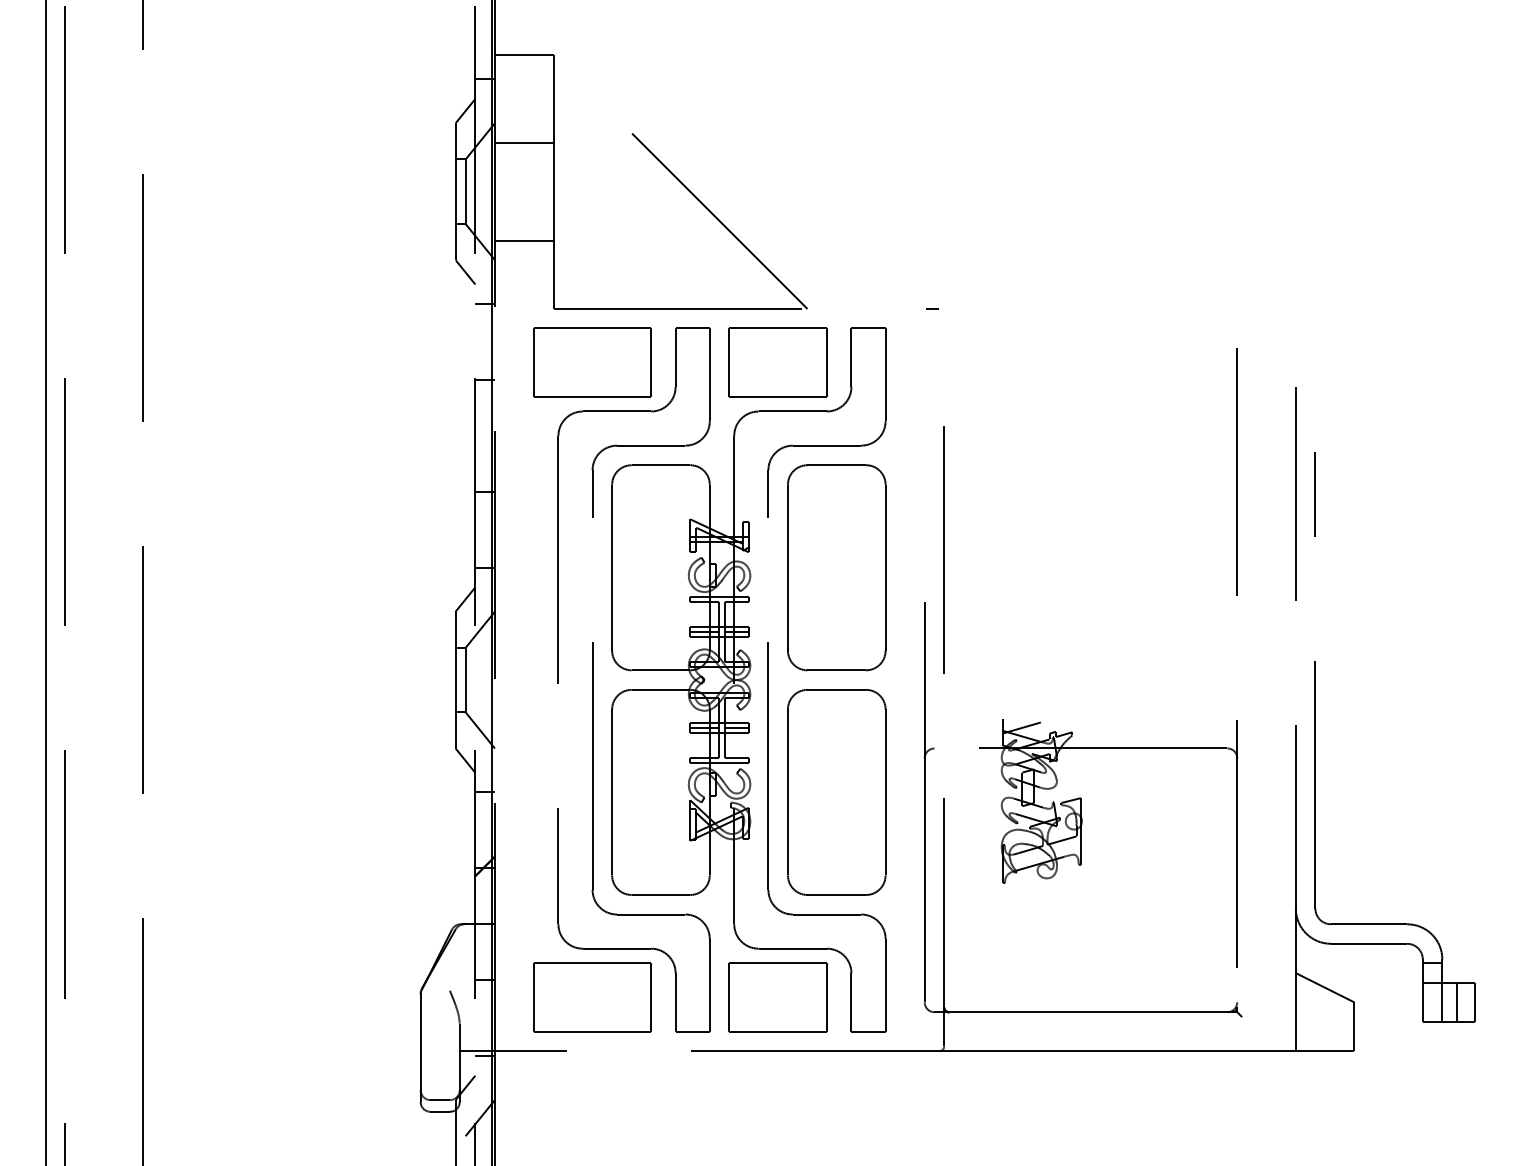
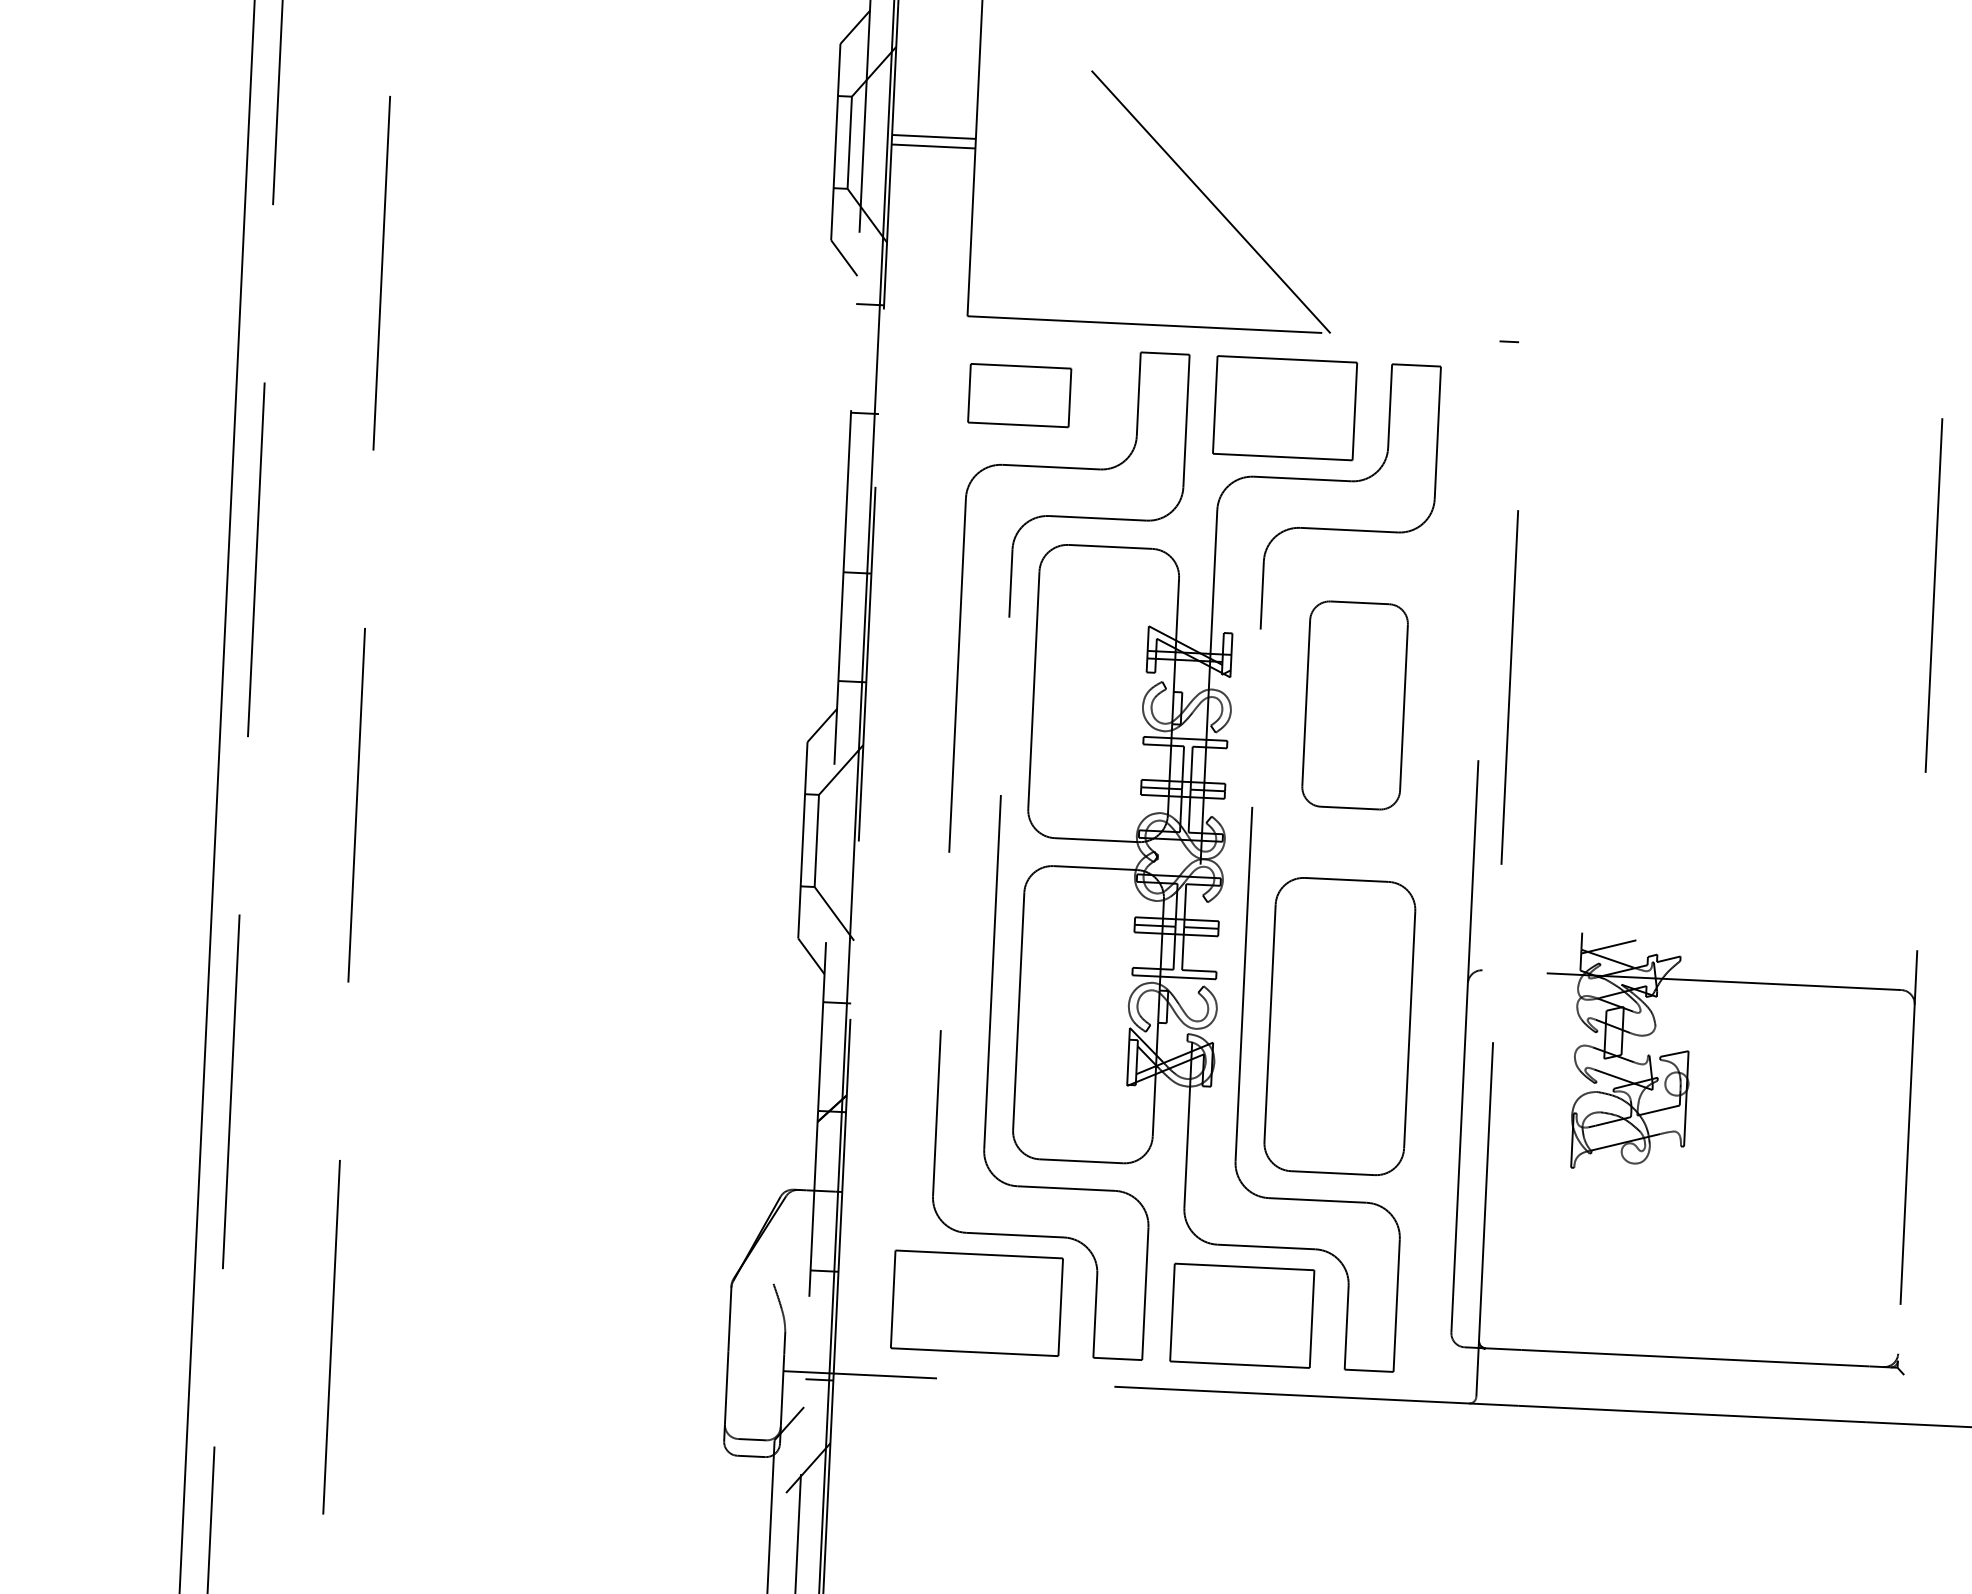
line: (523, 142) -> (932, 136), moved
line: (523, 240) -> (932, 146), moved
part: (592, 362) -> (1019, 395), size x0.6
part: (836, 567) -> (1354, 704), size x0.7

